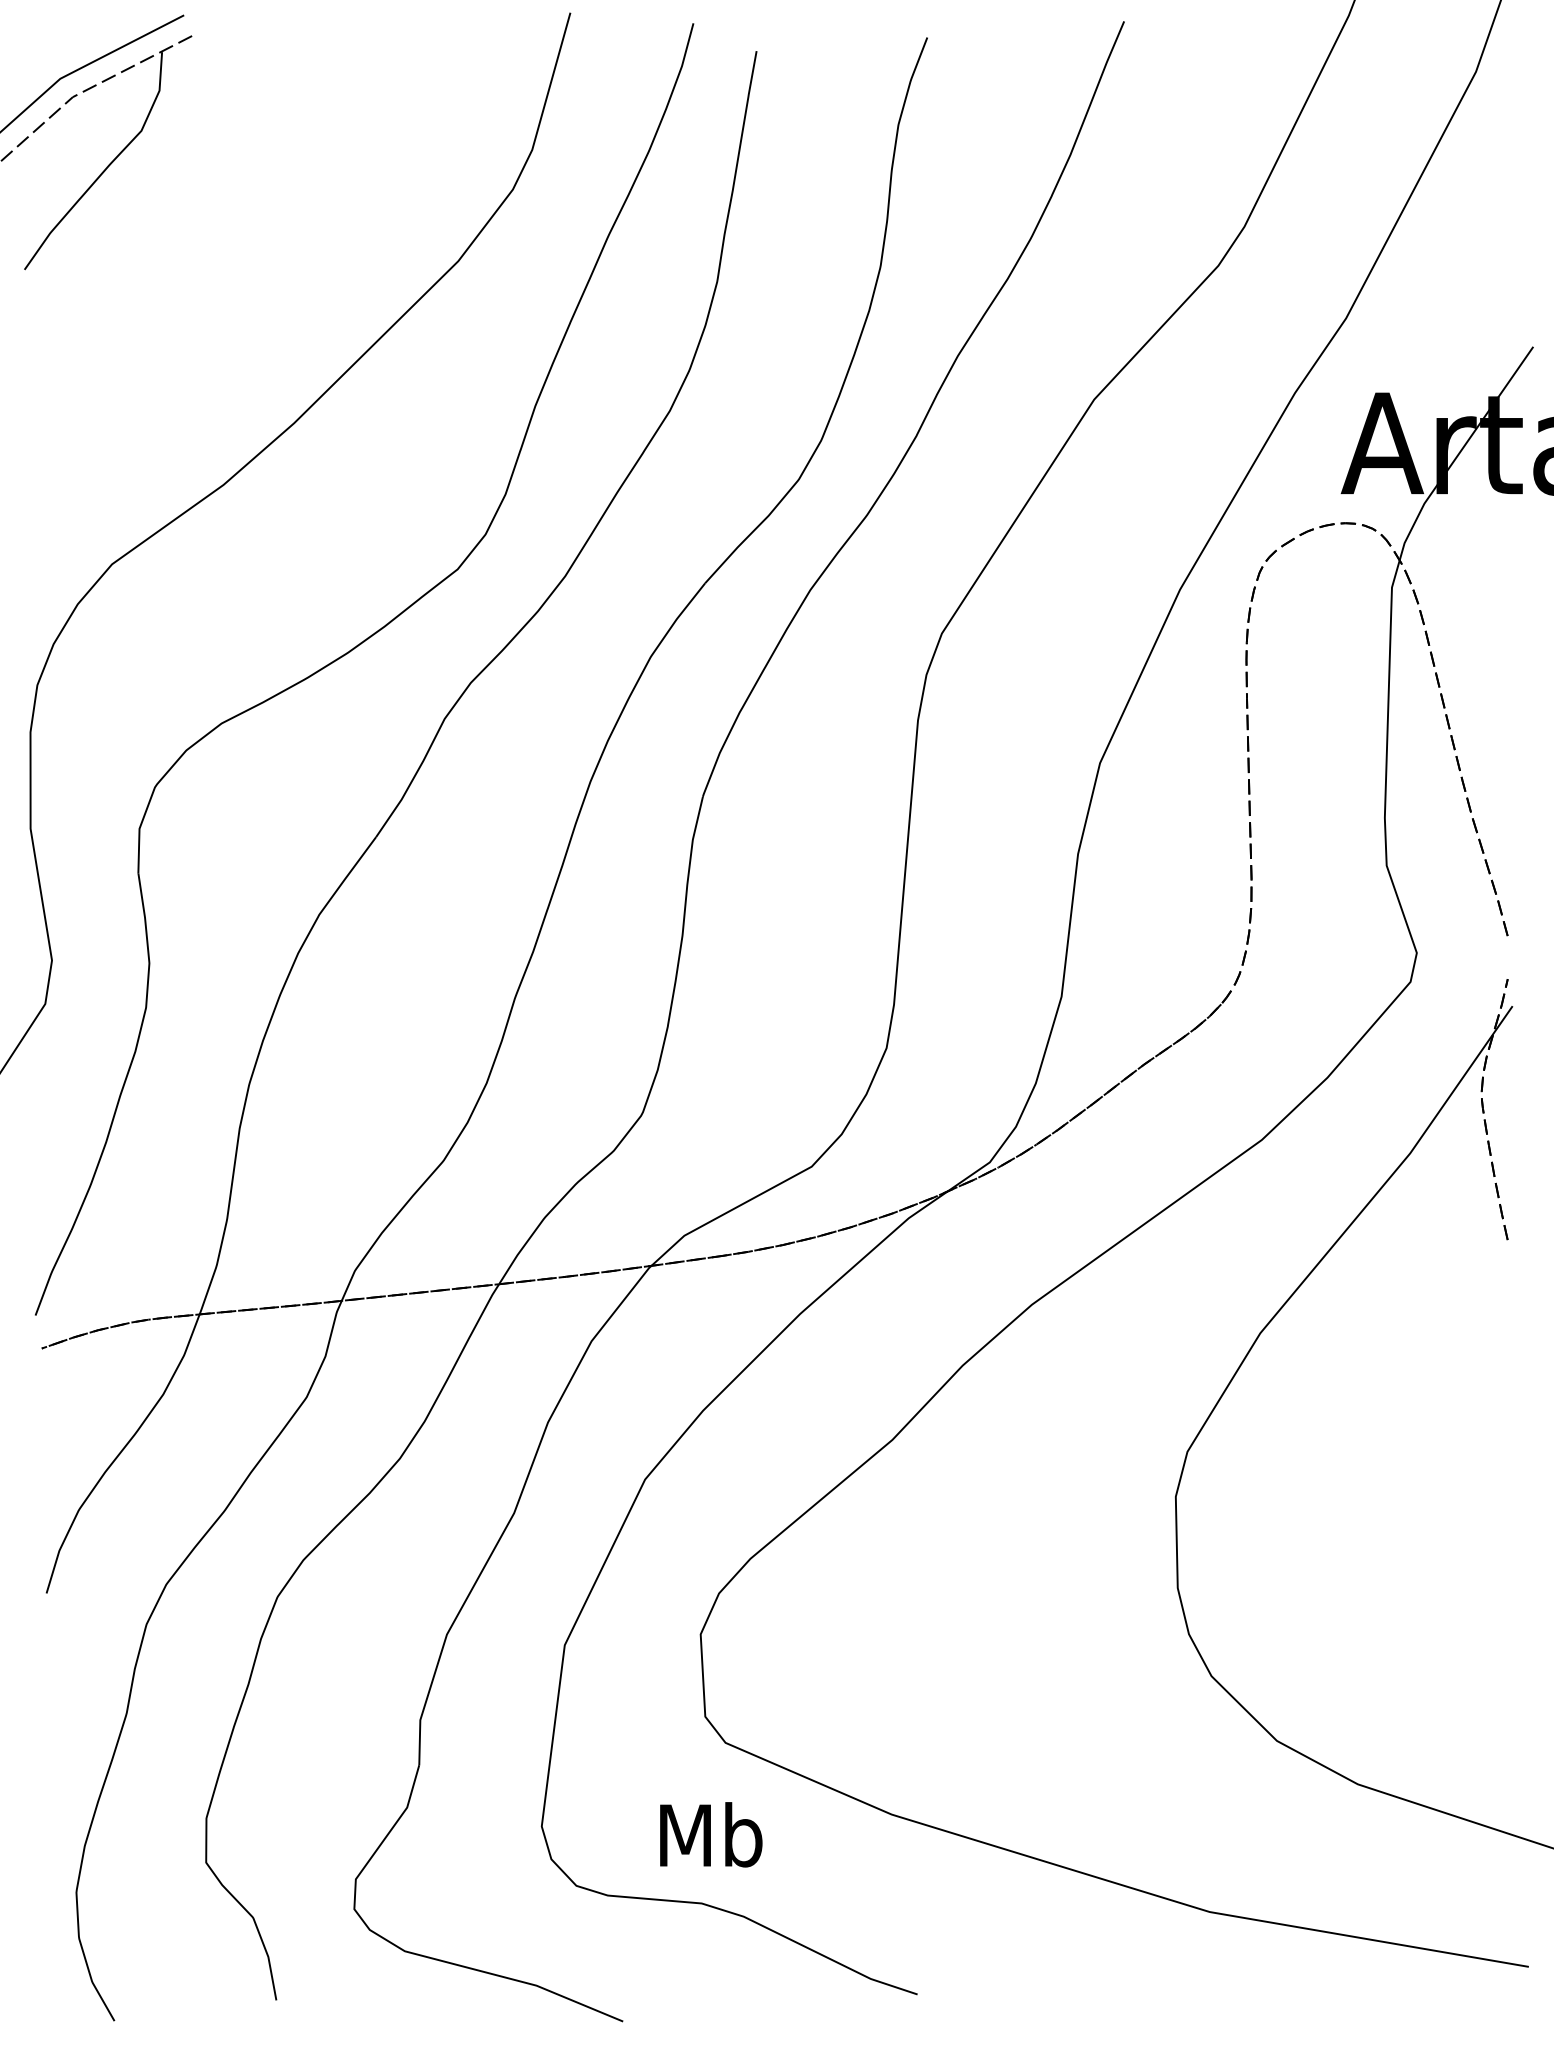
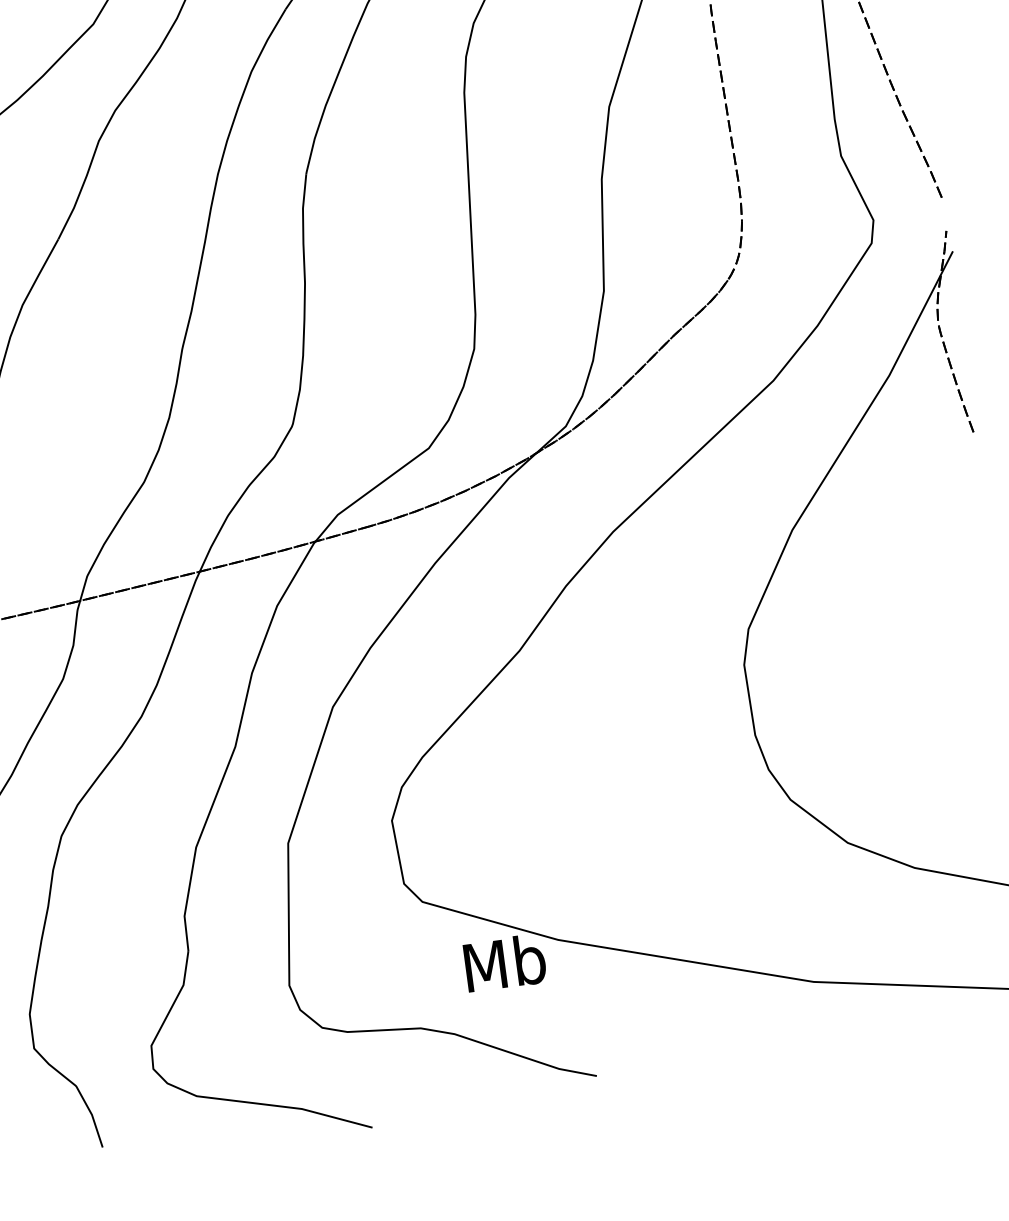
text: (711, 1834) -> (505, 962), moved

